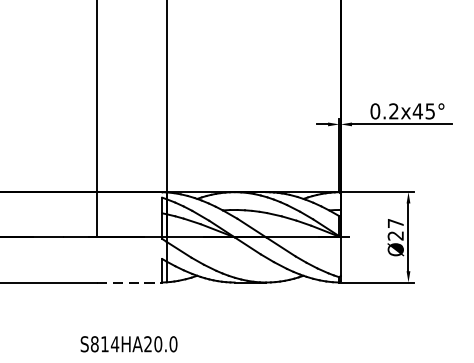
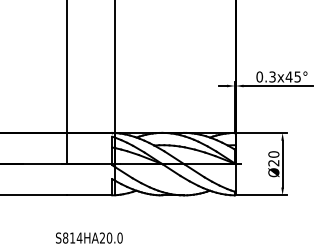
text: (393, 112) -> (272, 77), 0.2x45° -> 0.3x45°
text: (395, 223) -> (273, 154), Ø27 -> Ø20
line: (129, 282) -> (89, 195), dashed -> solid

